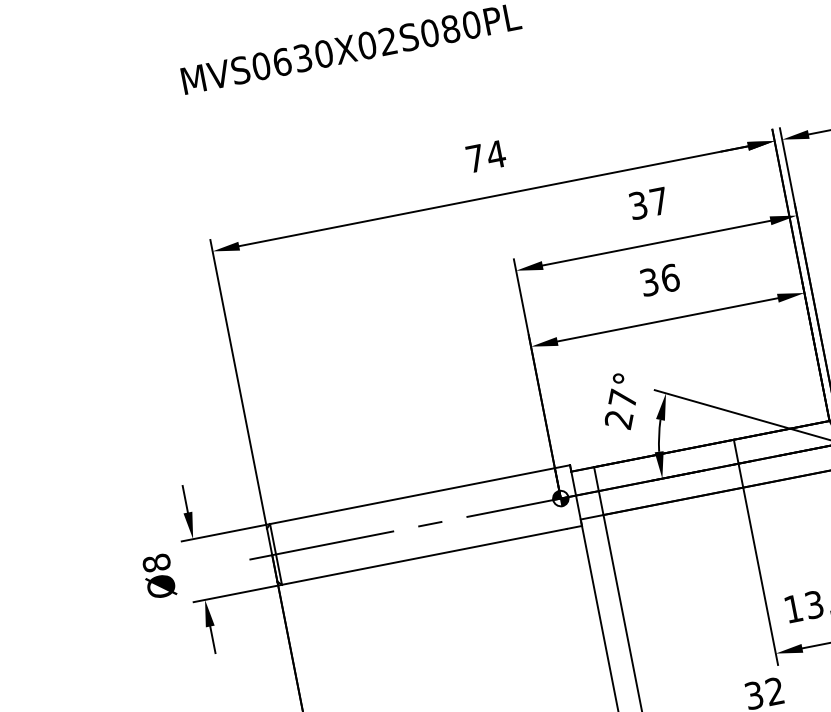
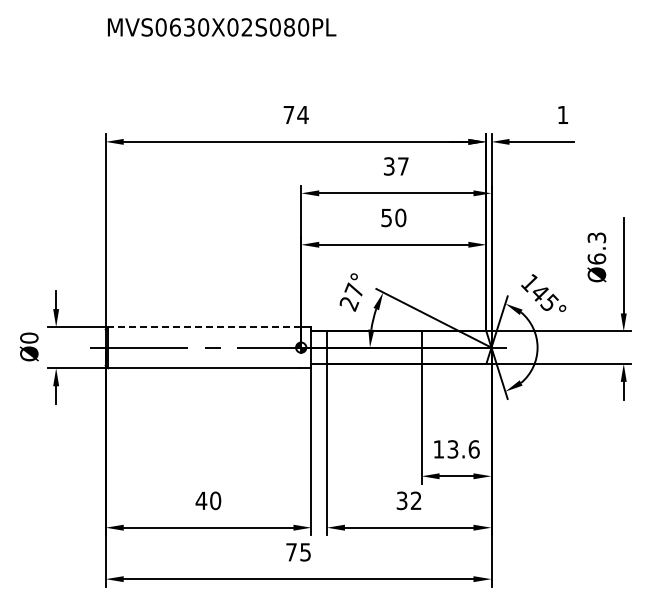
text: (659, 279) -> (393, 217), 36 -> 50
line: (412, 496) -> (204, 327), solid -> dashed
text: (156, 562) -> (29, 337), Ø8 -> Ø0

